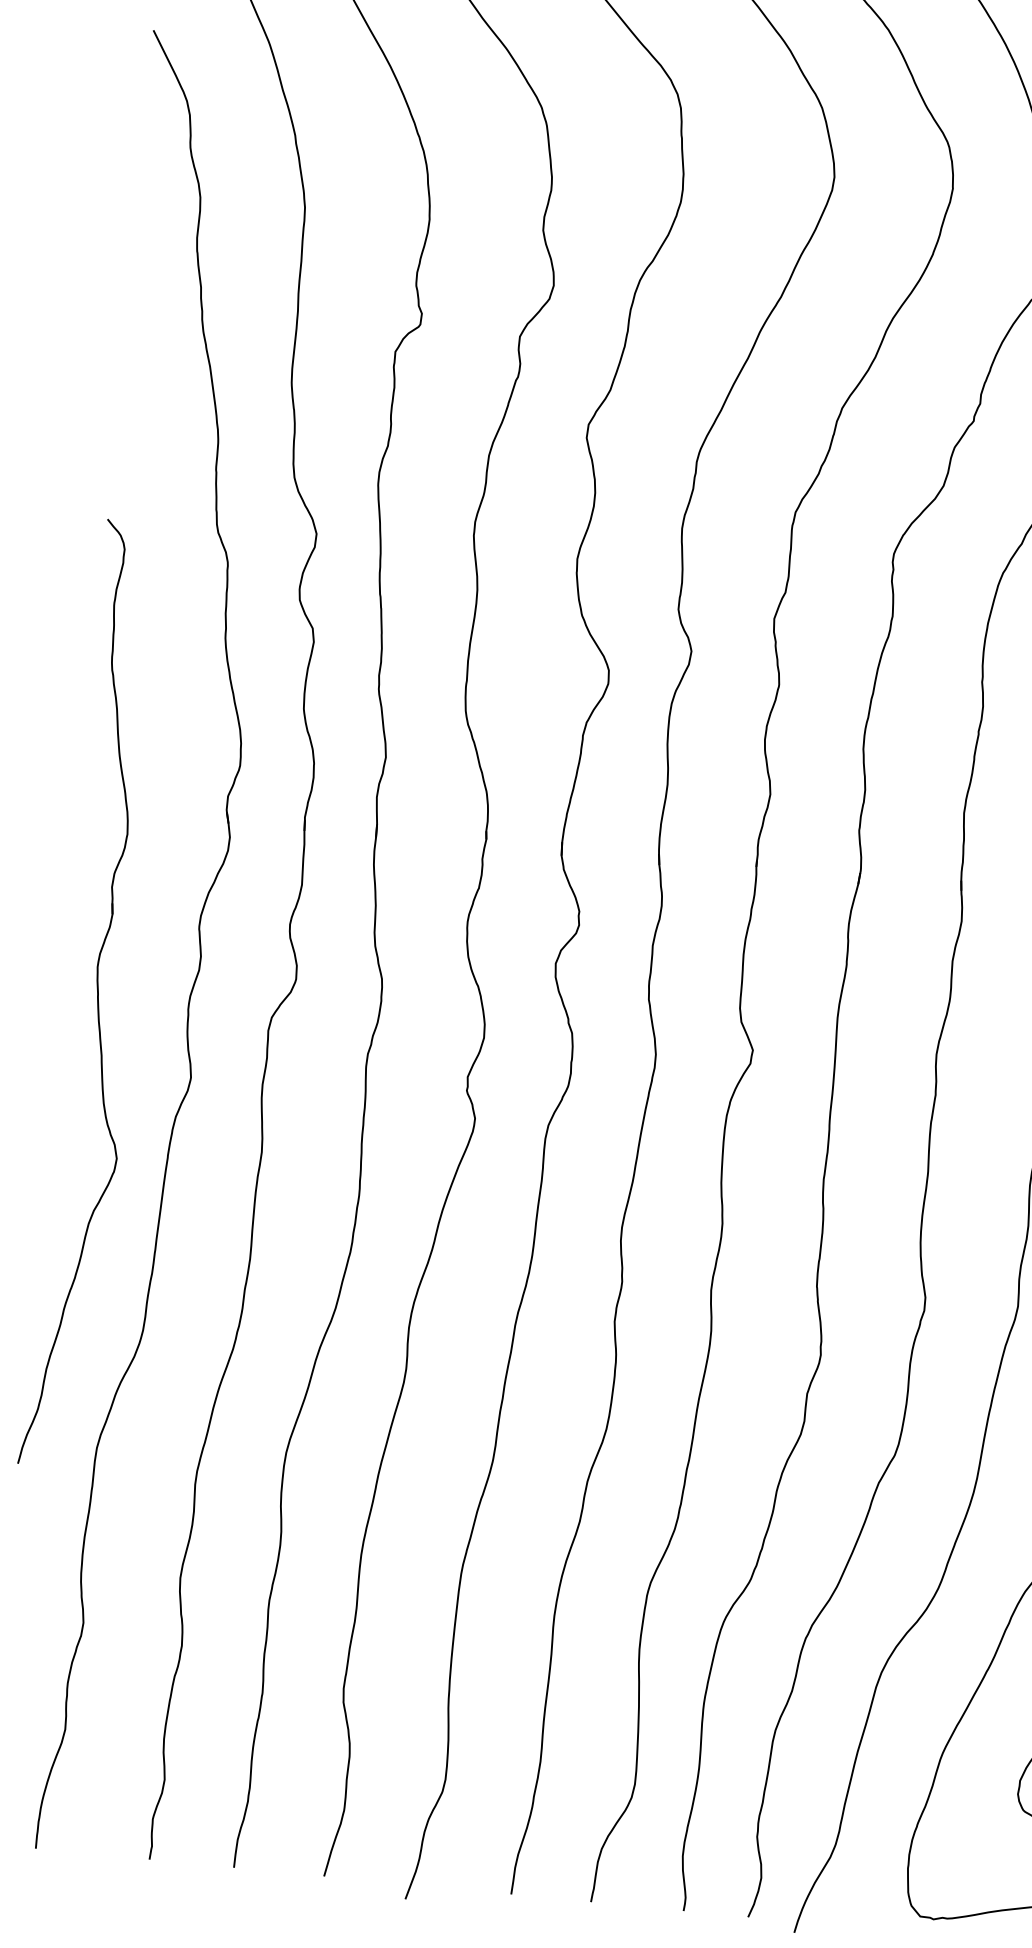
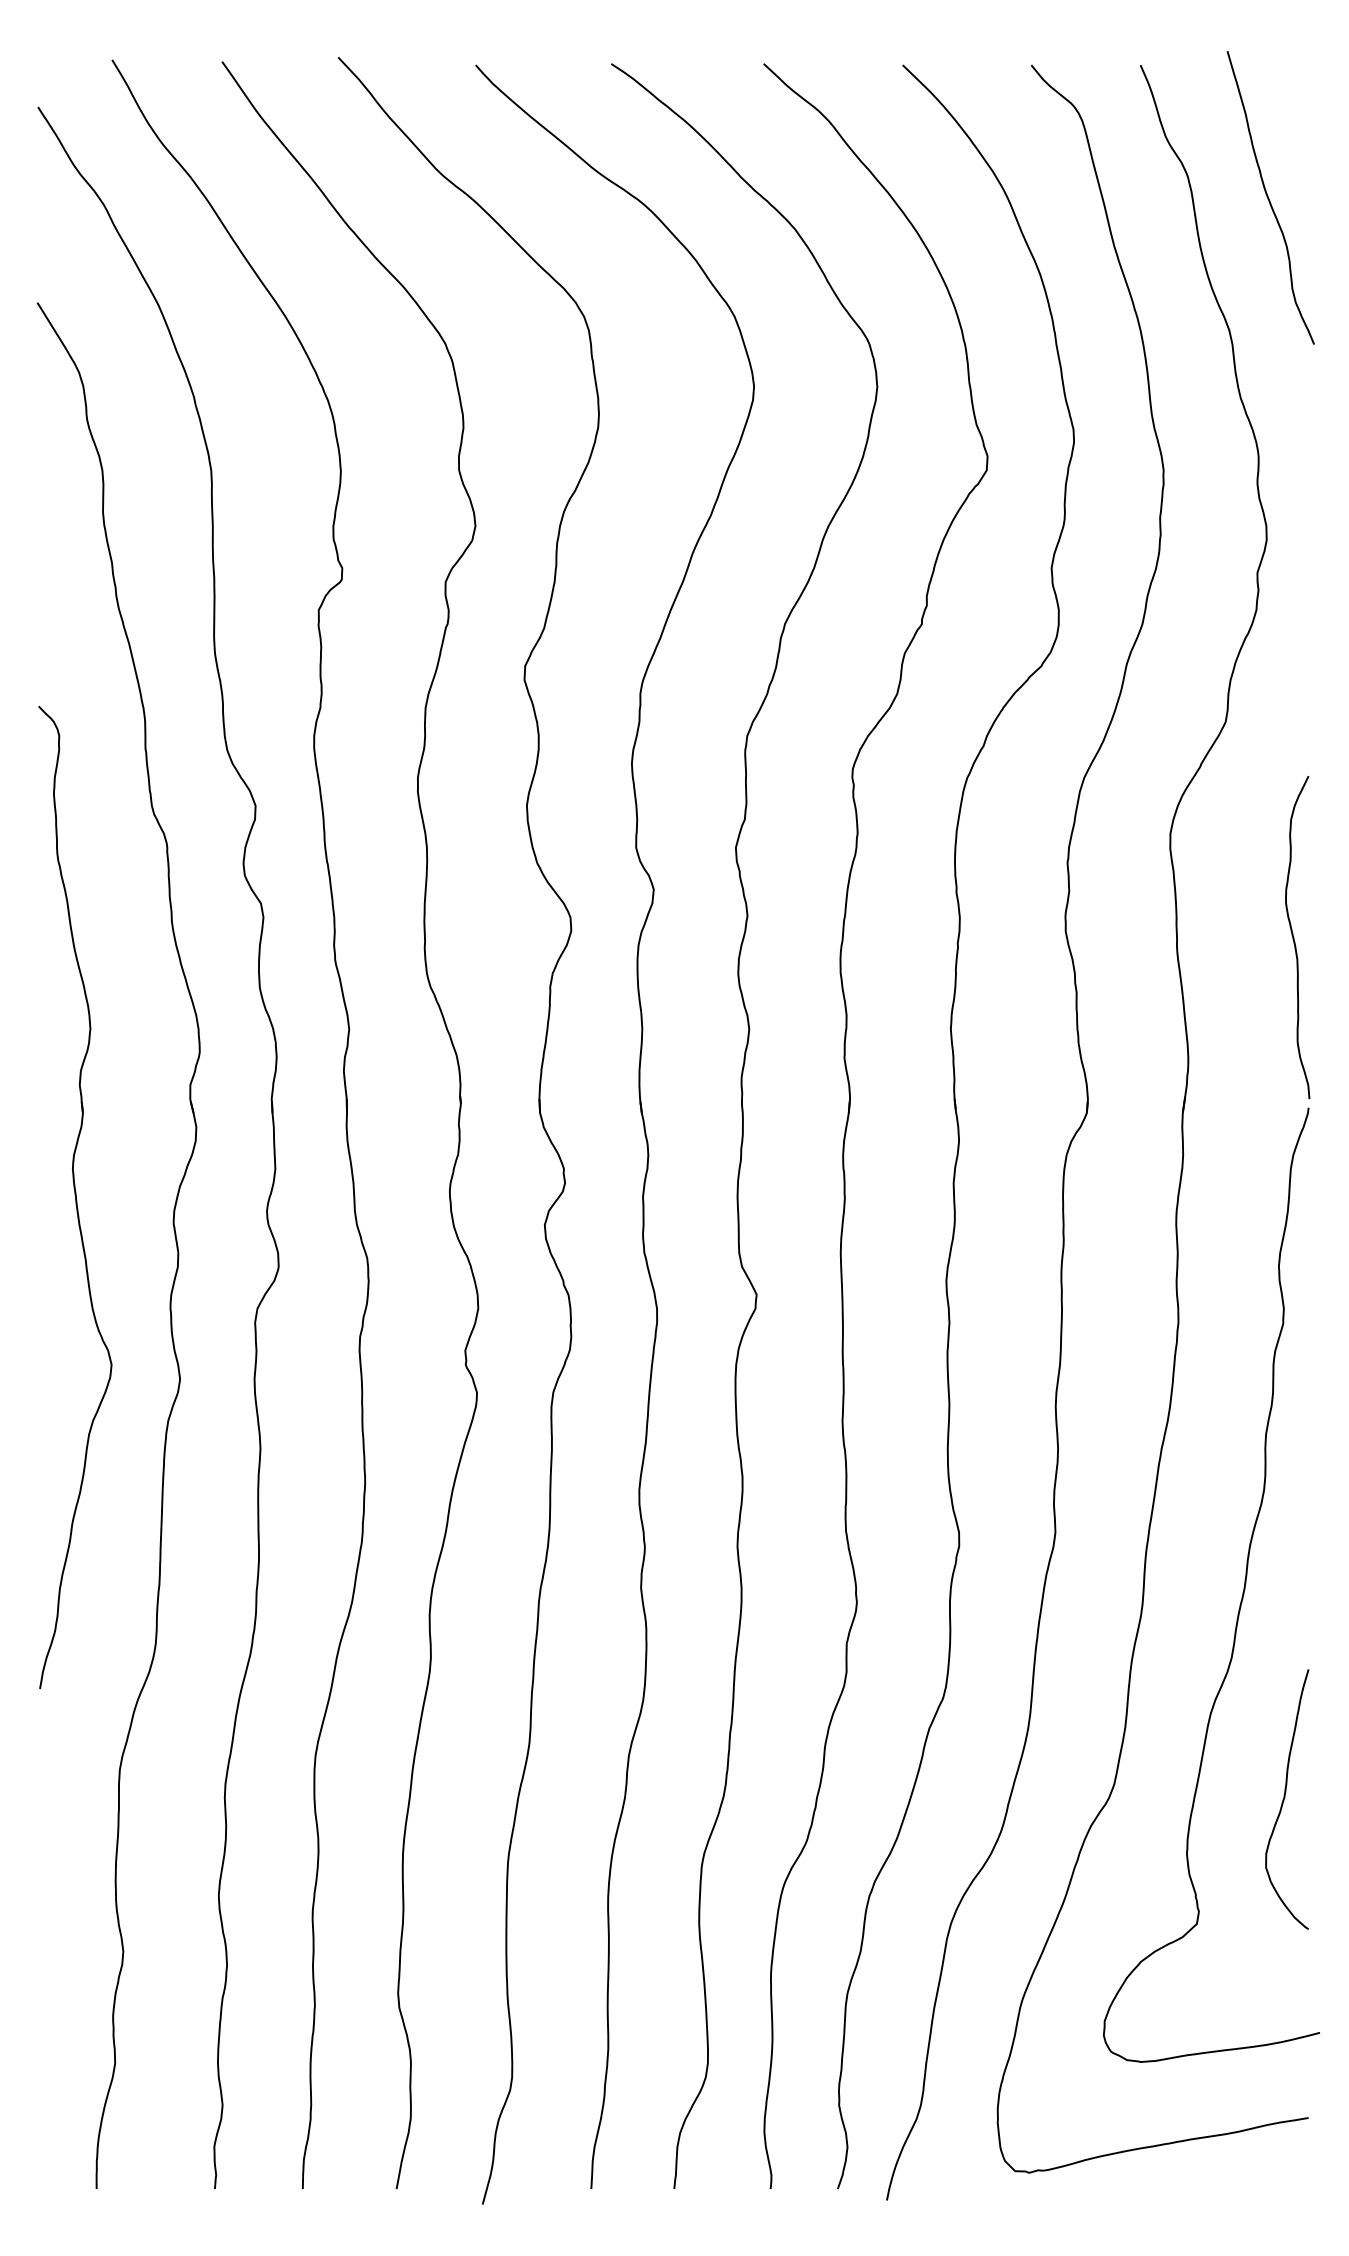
part: (97, 993) -> (75, 1196), moved

